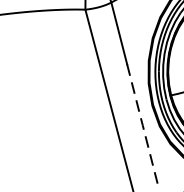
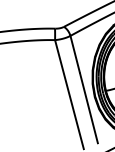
line: (143, 124) -> (89, 108), dashed -> solid

